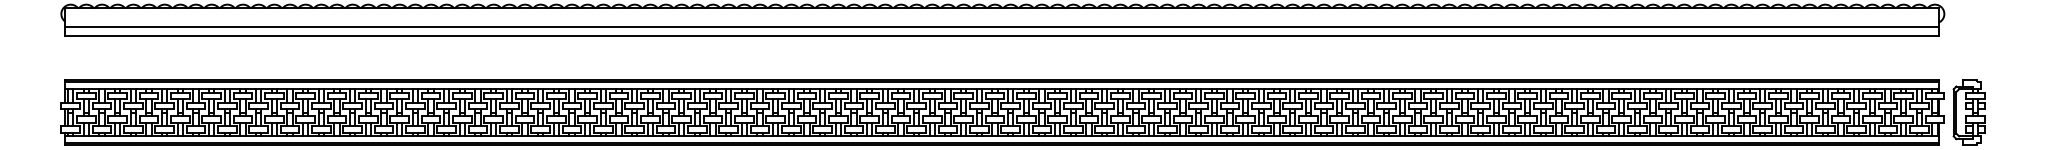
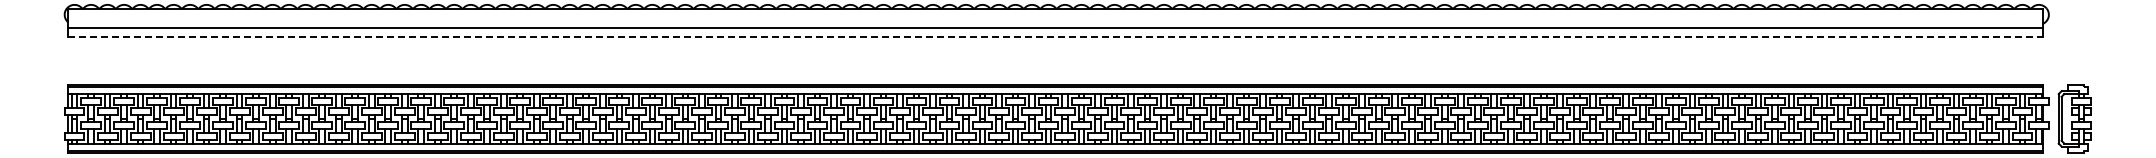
line: (1002, 35) -> (1056, 37), solid -> dashed

